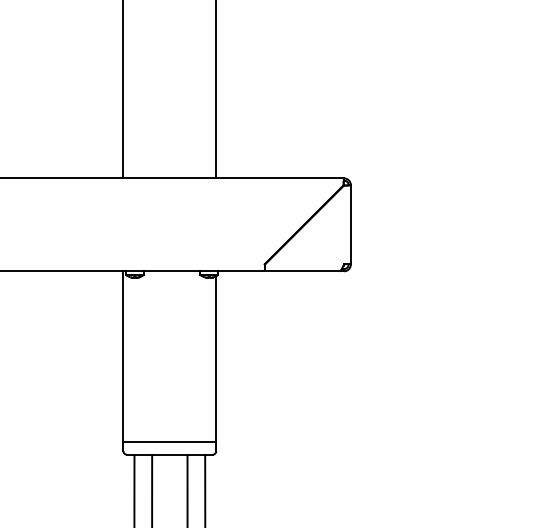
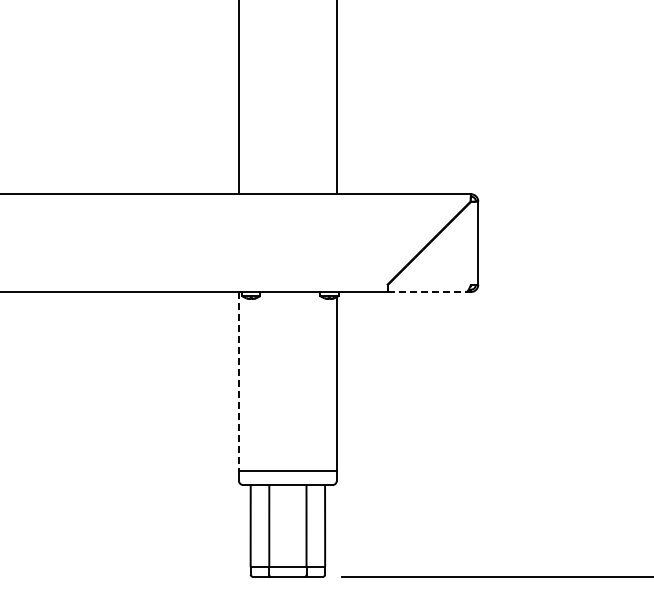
line: (302, 270) -> (427, 291), solid -> dashed
line: (123, 356) -> (239, 381), solid -> dashed

